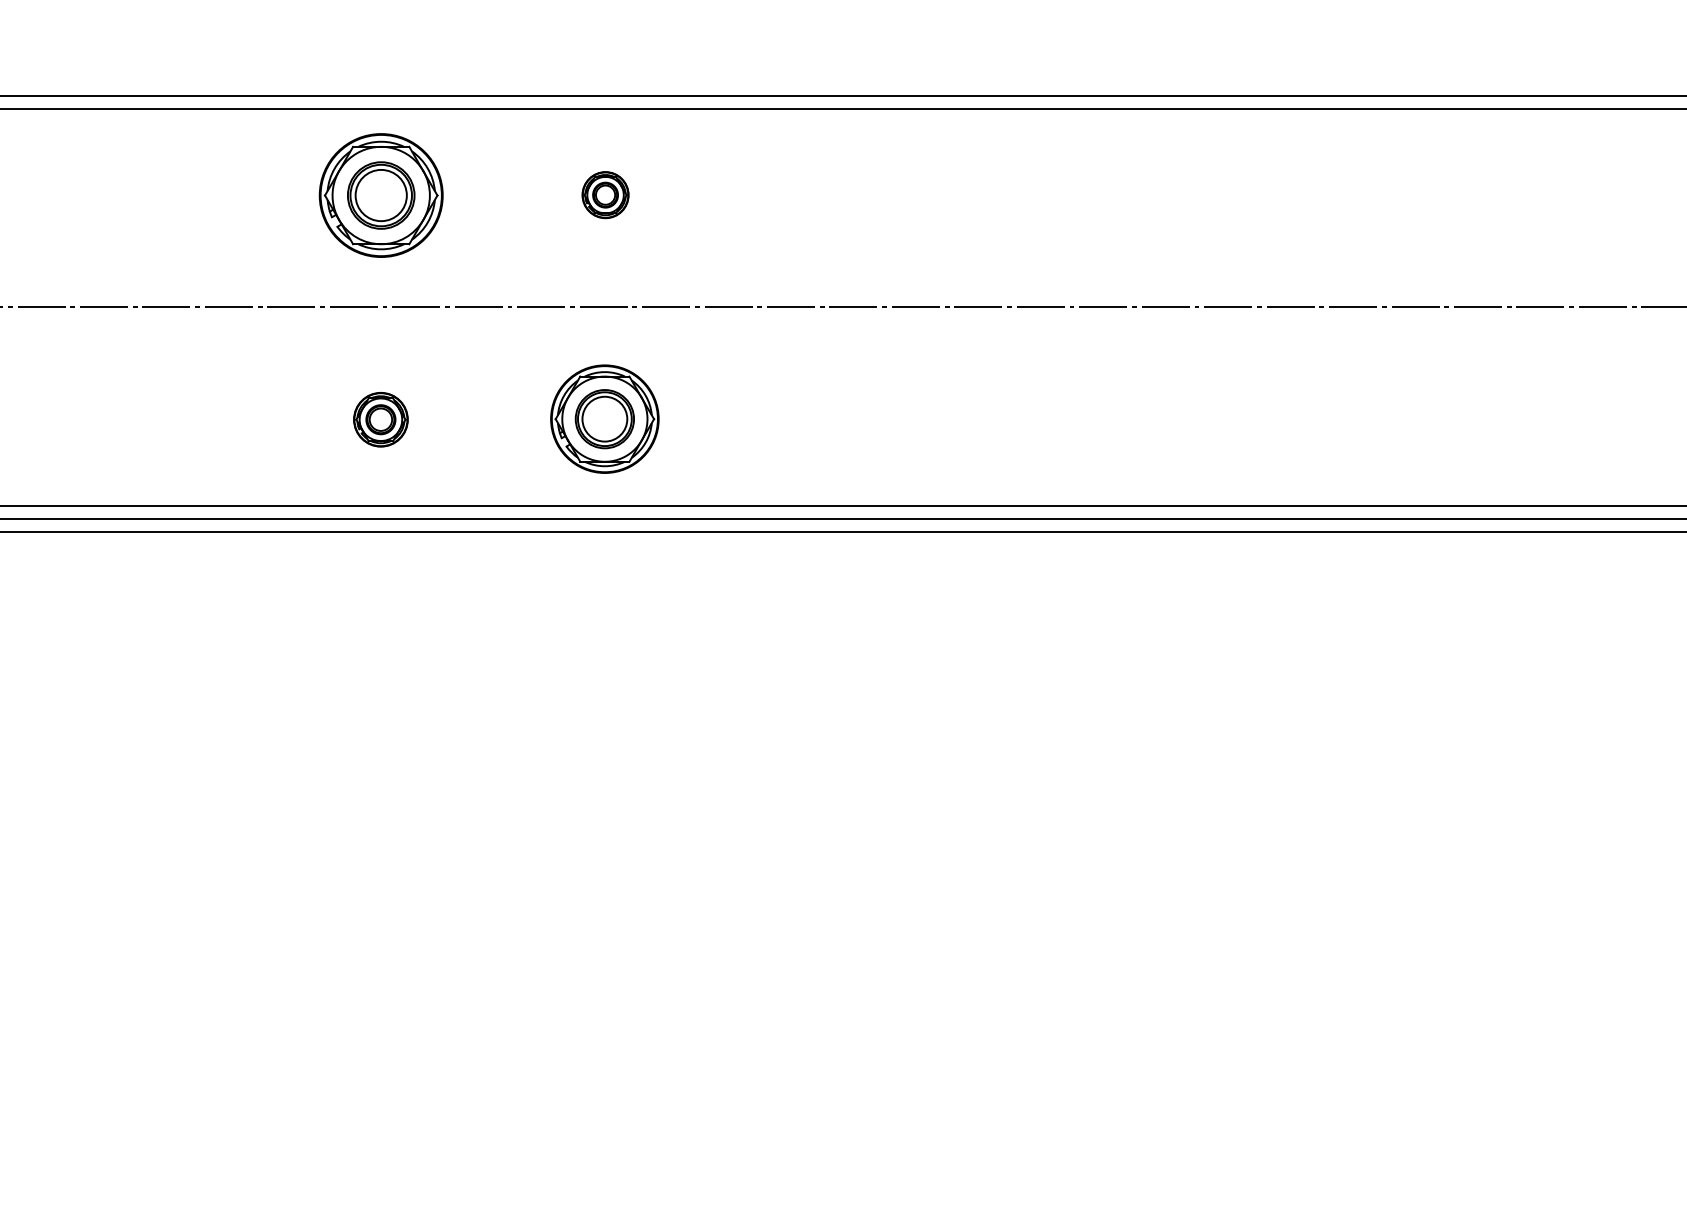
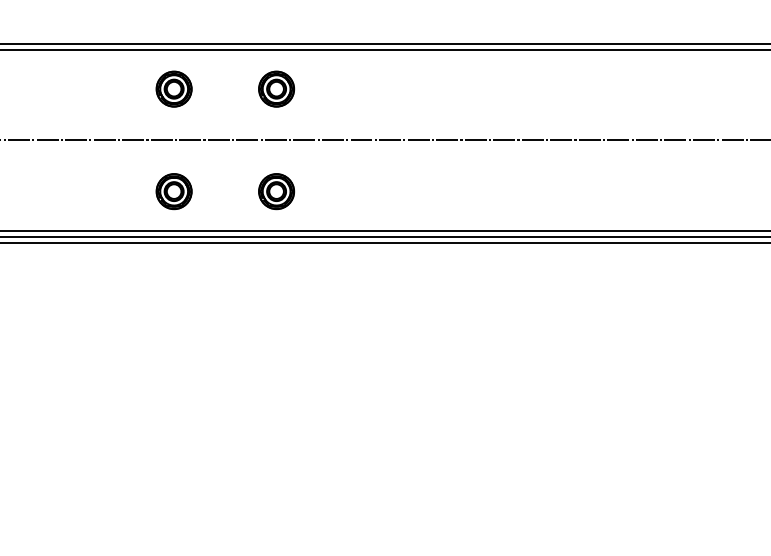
part: (379, 193) -> (173, 88), size x0.62
part: (604, 193) -> (276, 88), size x1.67
part: (379, 419) -> (173, 191), size x1.43
part: (604, 419) -> (276, 191), size x0.71

